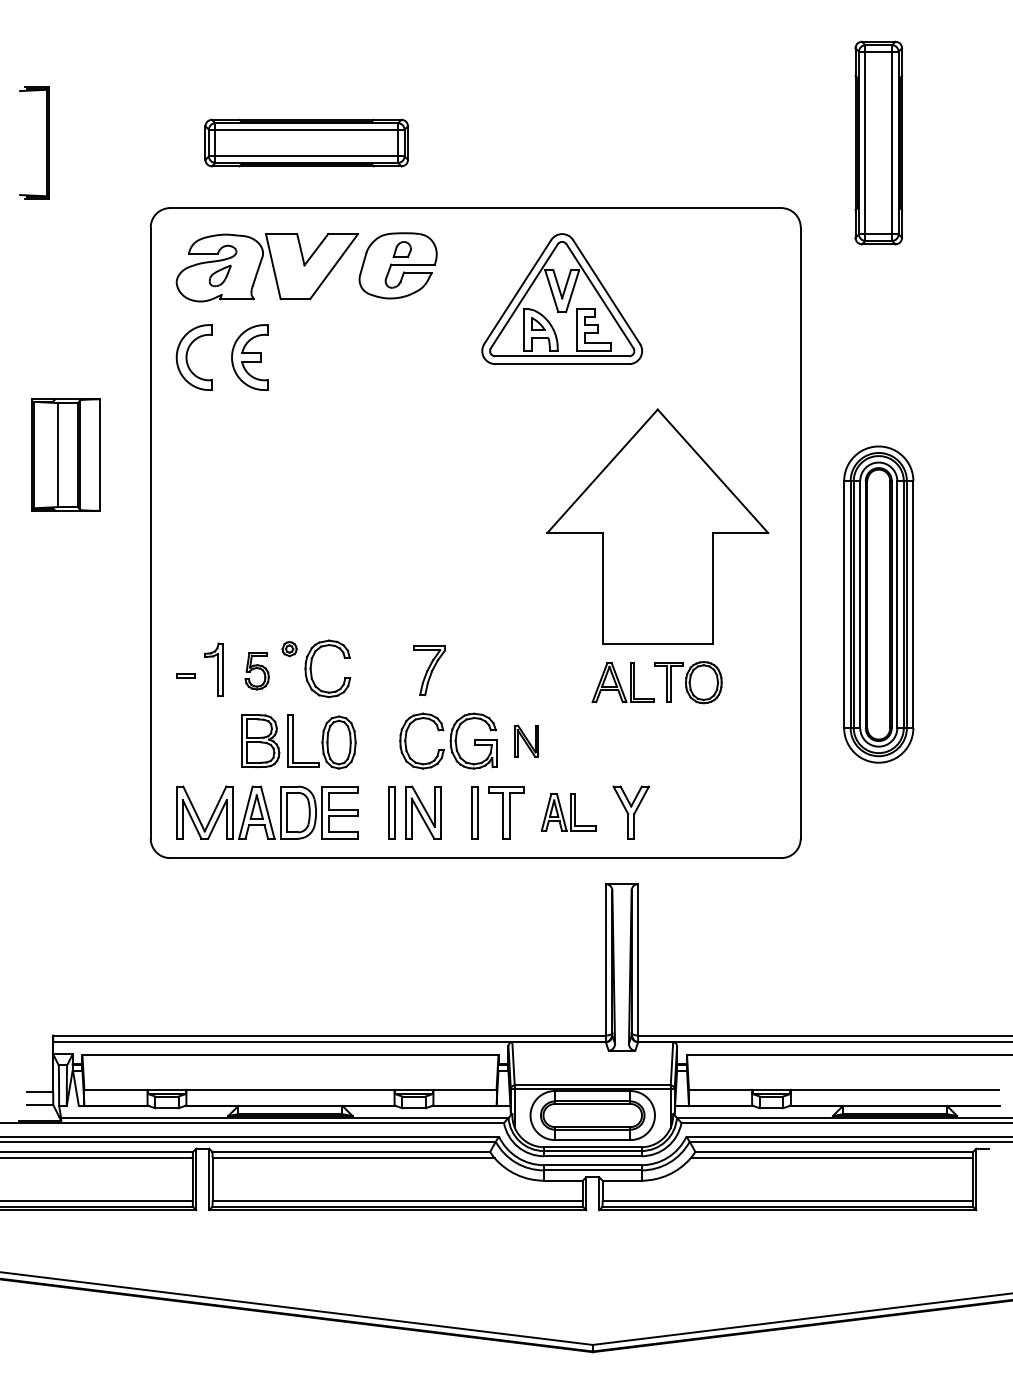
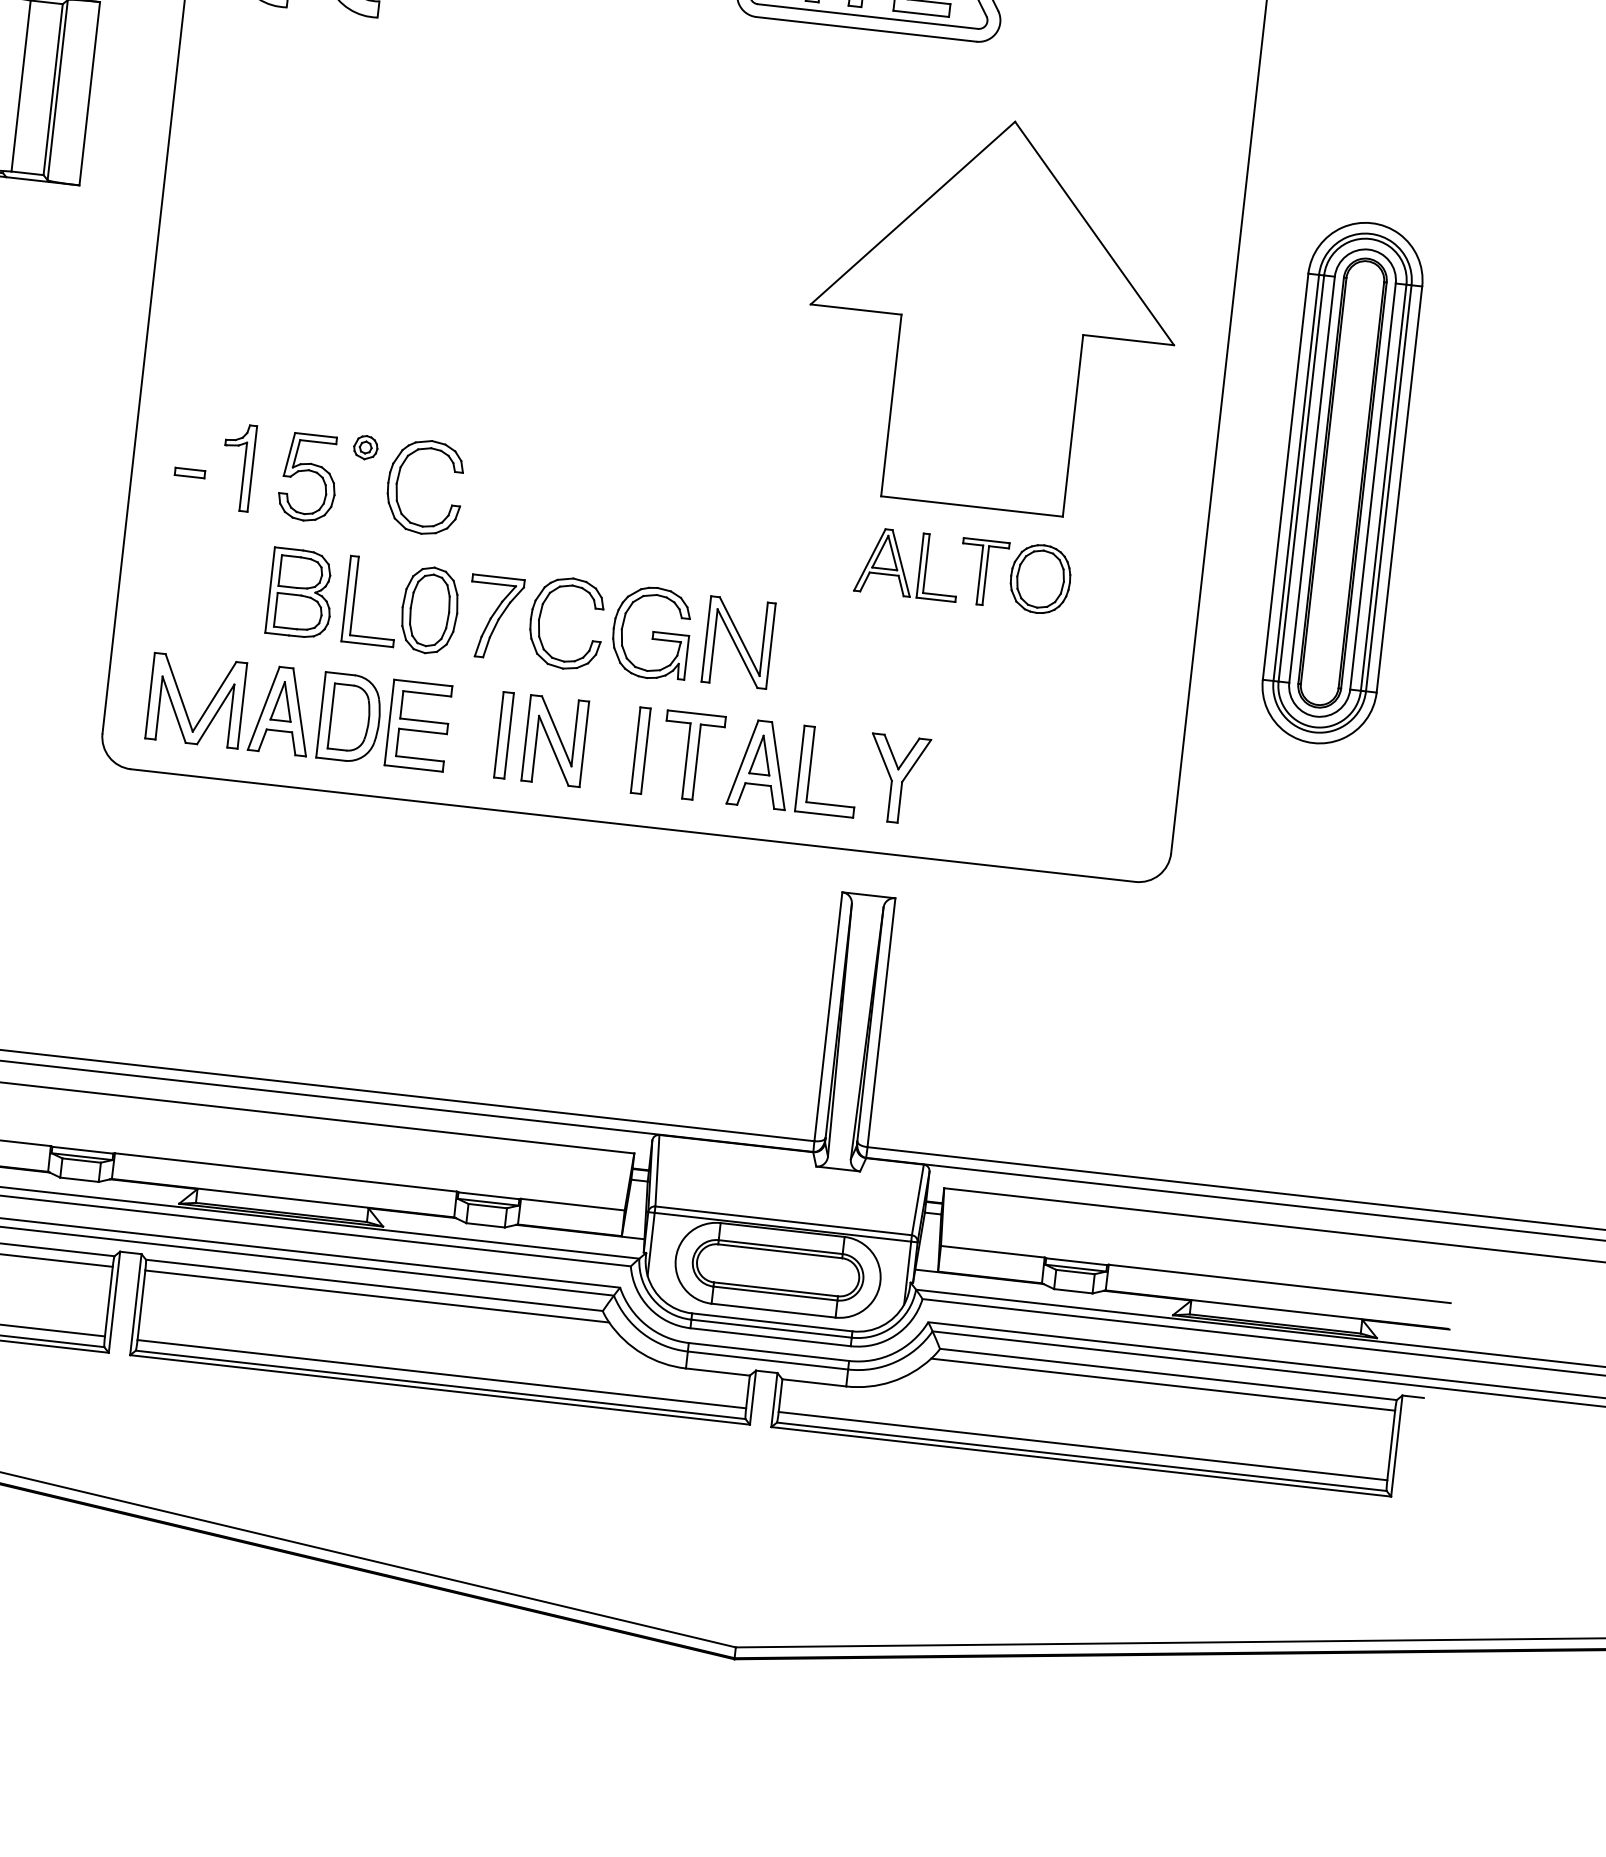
part: (429, 670) -> (494, 617), moved
part: (256, 671) -> (307, 478), size x1.43
part: (526, 741) -> (738, 643), size x1.67
part: (568, 812) -> (794, 767), size x1.43

